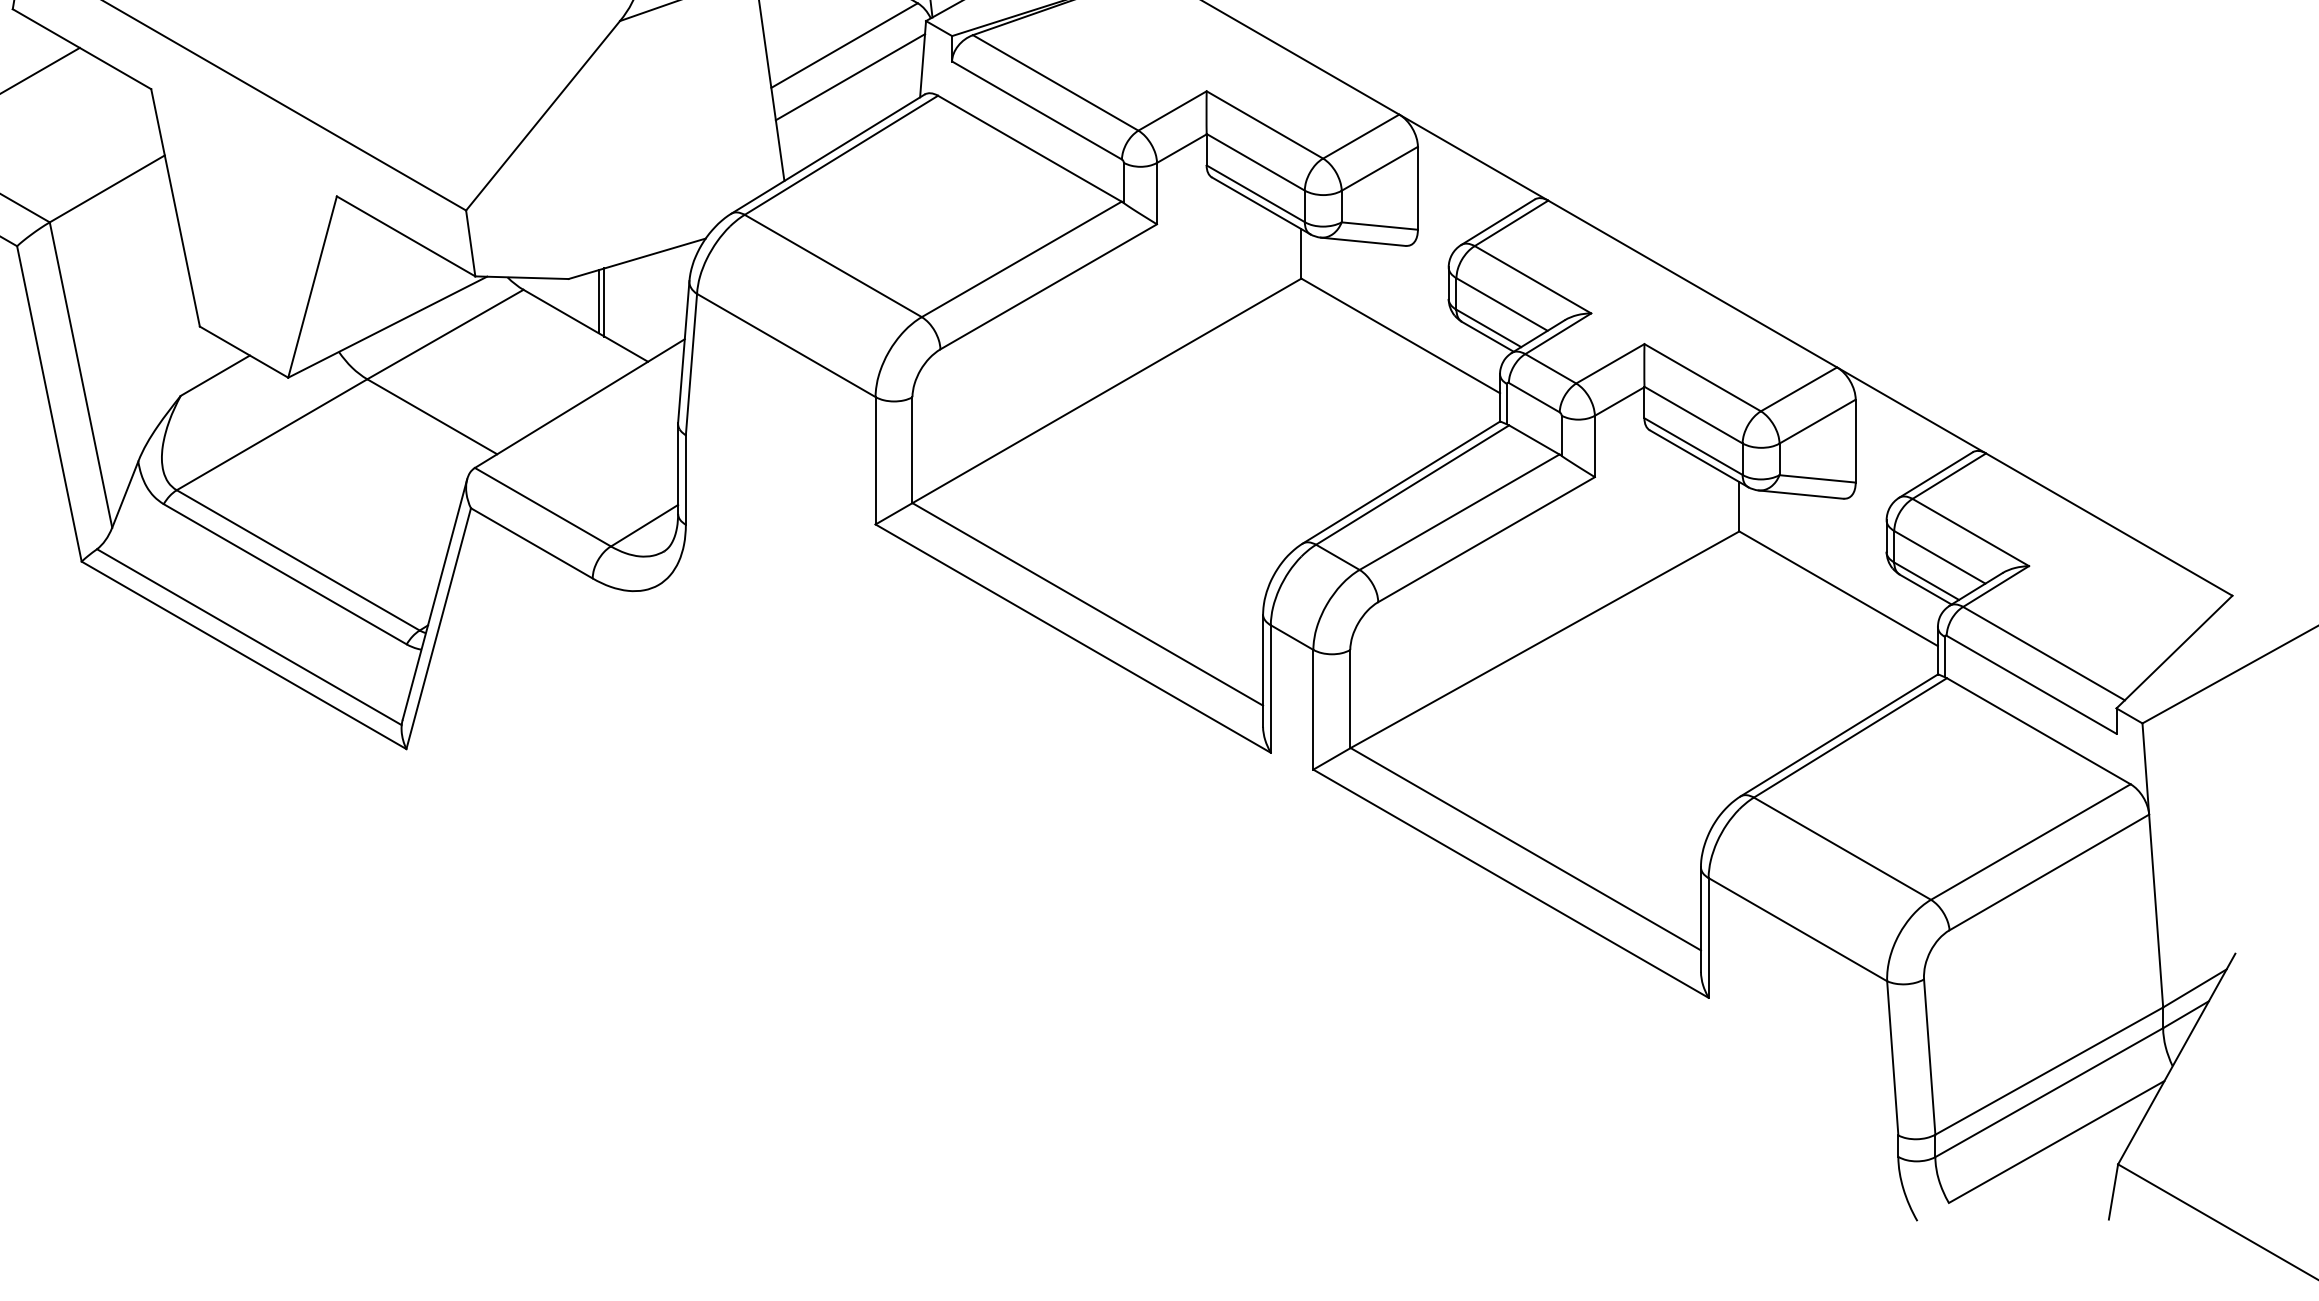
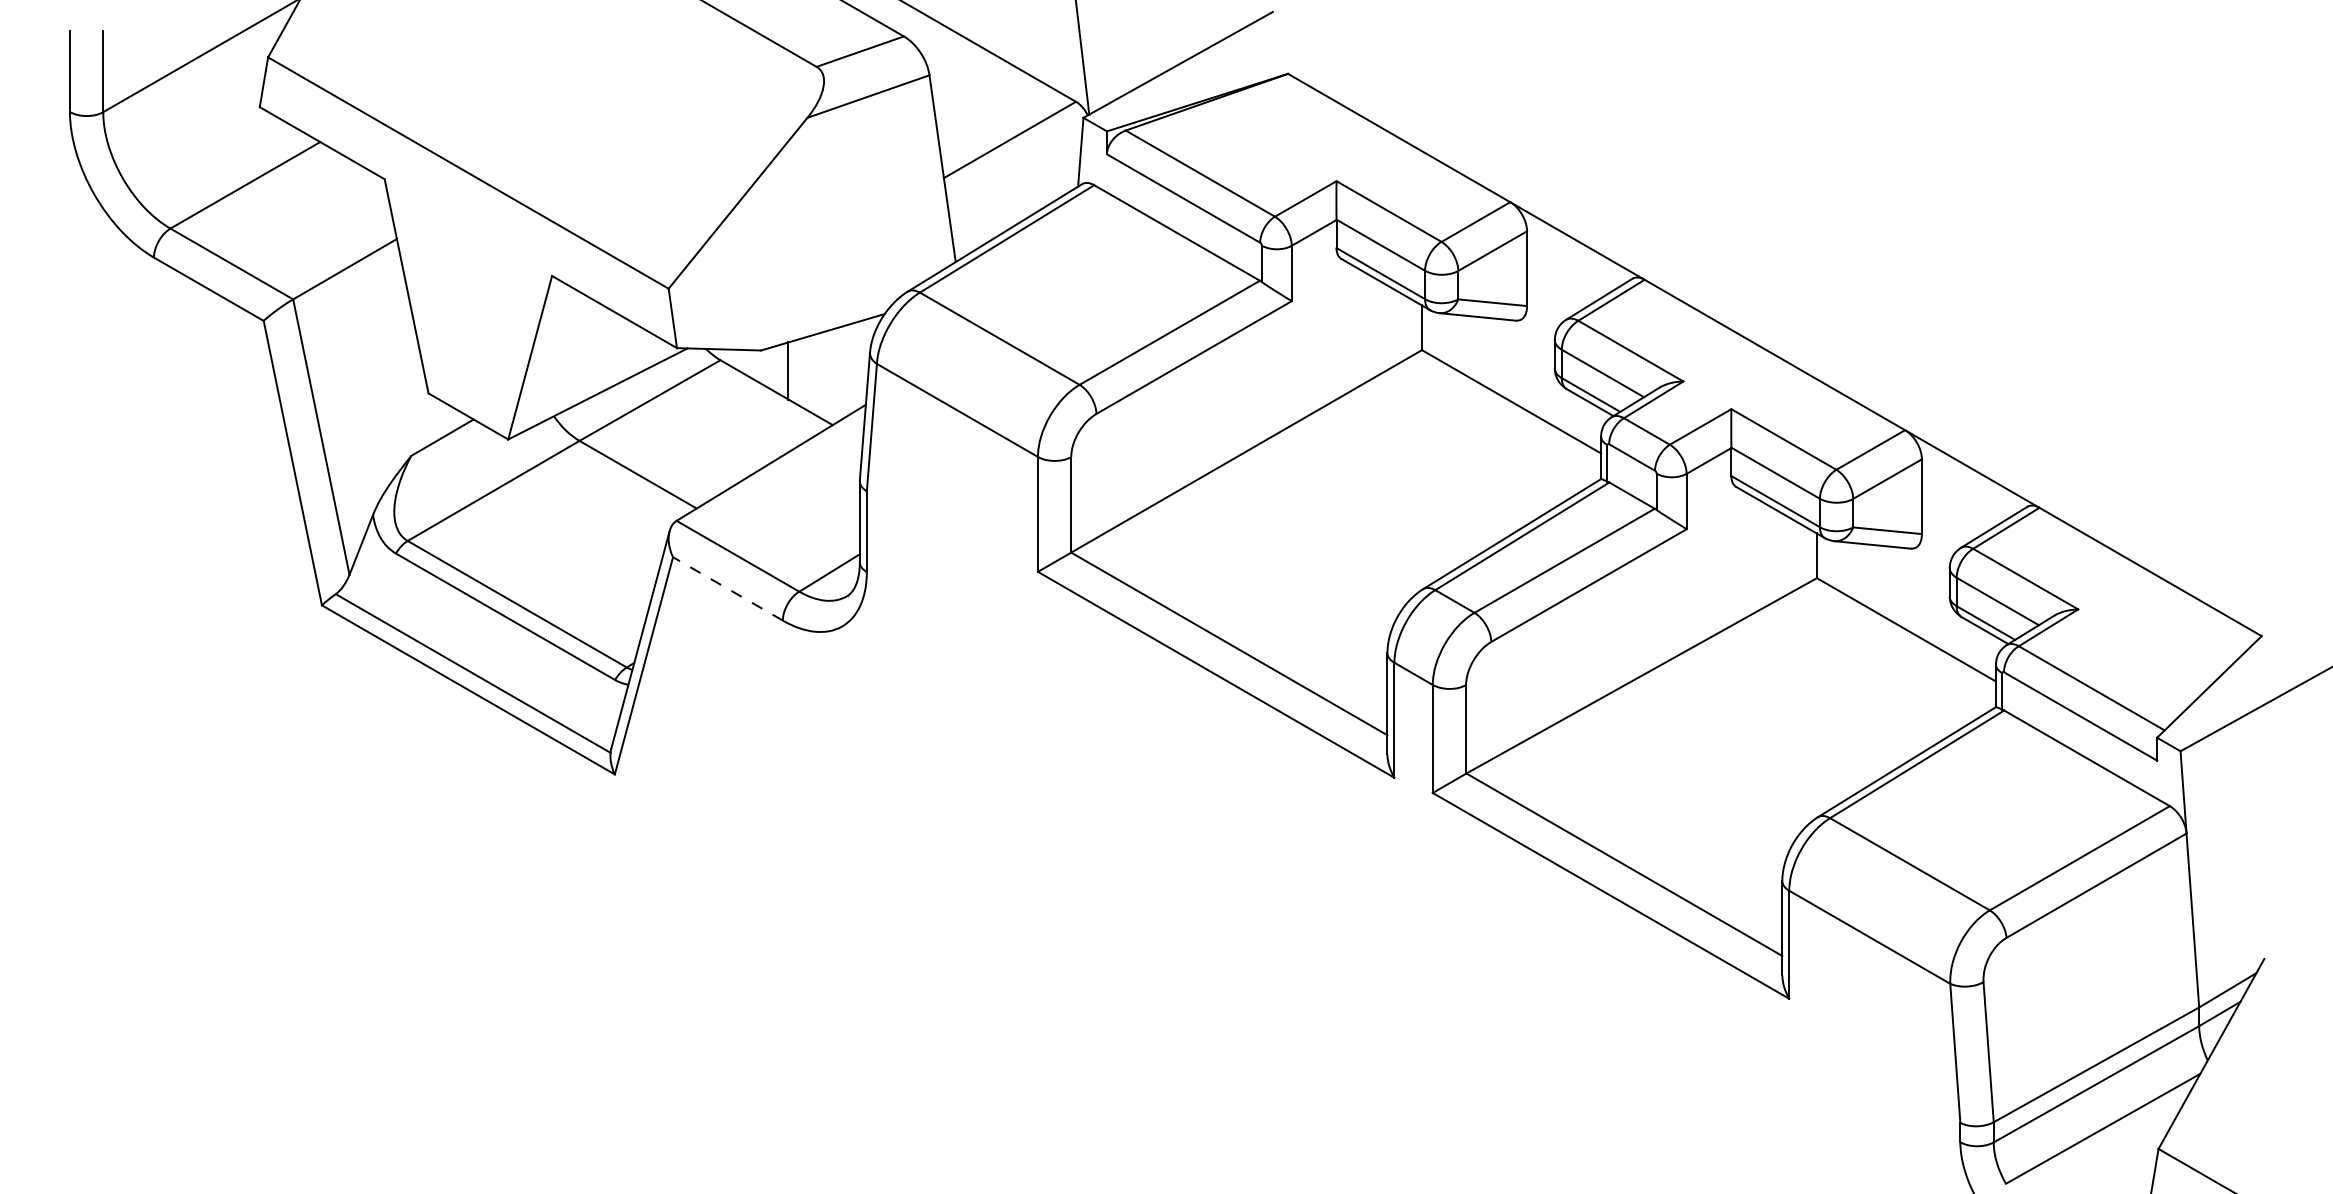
line: (850, 77) -> (1015, 168), removed
line: (604, 302) -> (793, 371), removed
line: (531, 542) -> (727, 588), solid -> dashed

